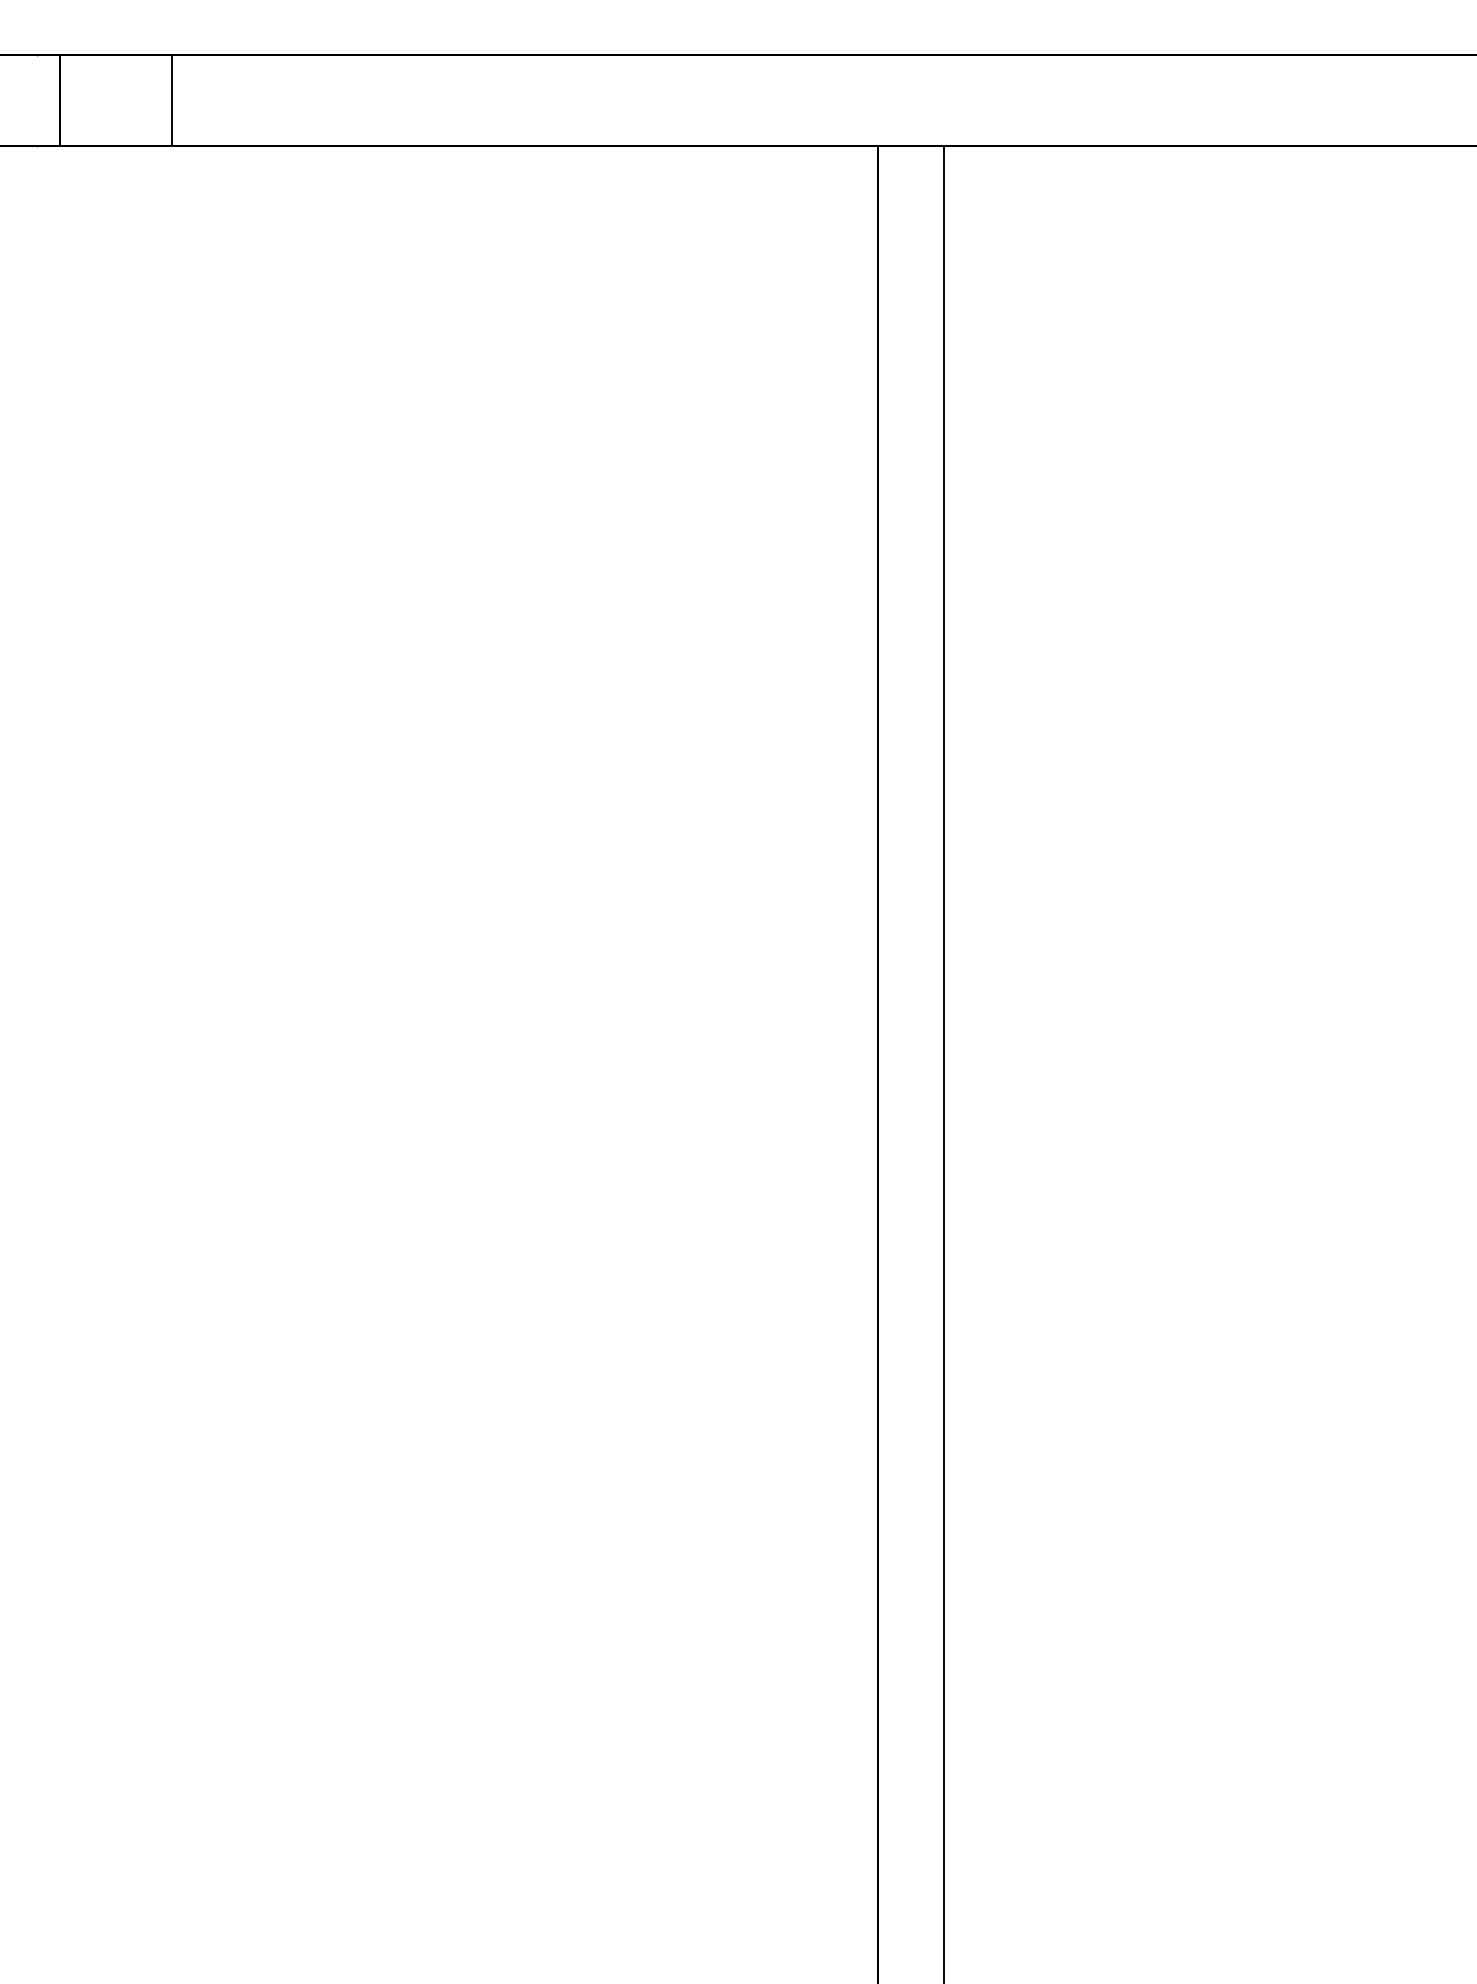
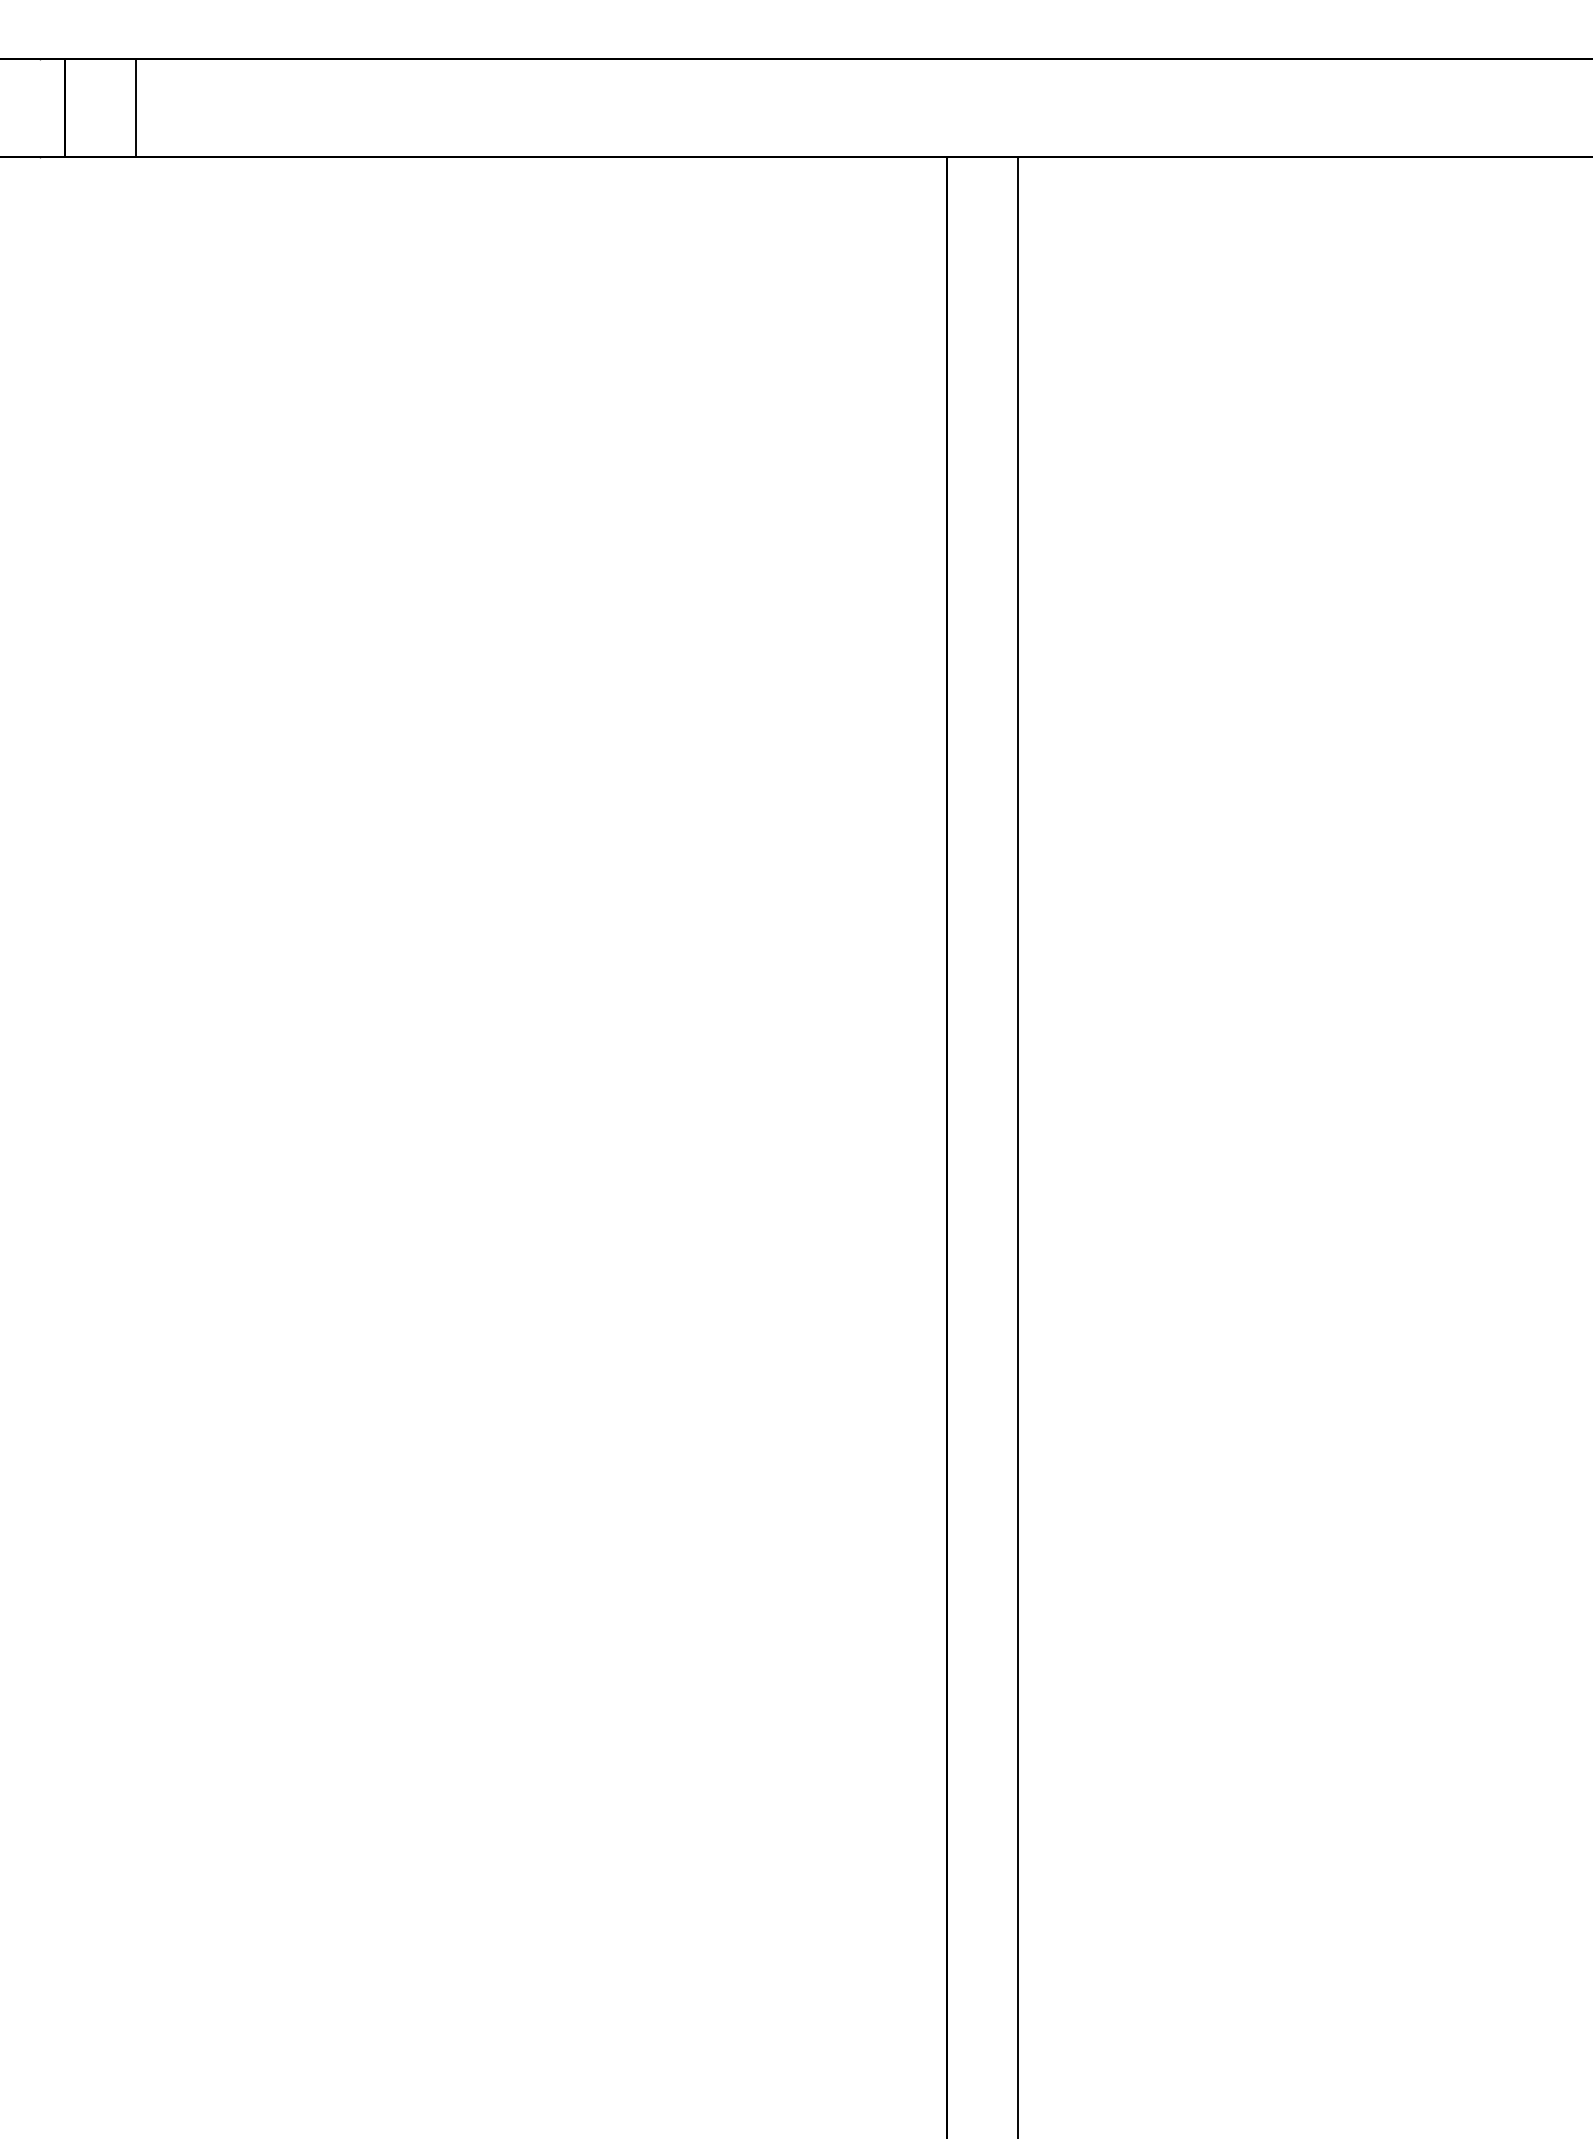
line: (171, 100) -> (135, 108), moved

